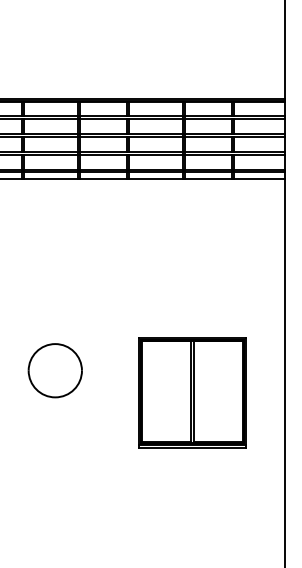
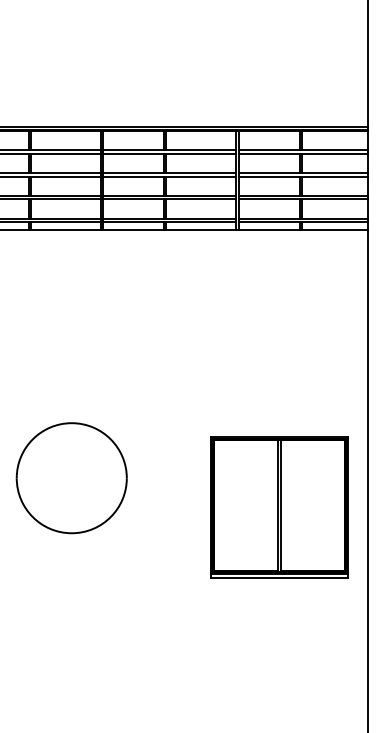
part: (54, 370) -> (70, 478), size x1.6
part: (192, 392) -> (279, 506), moved

